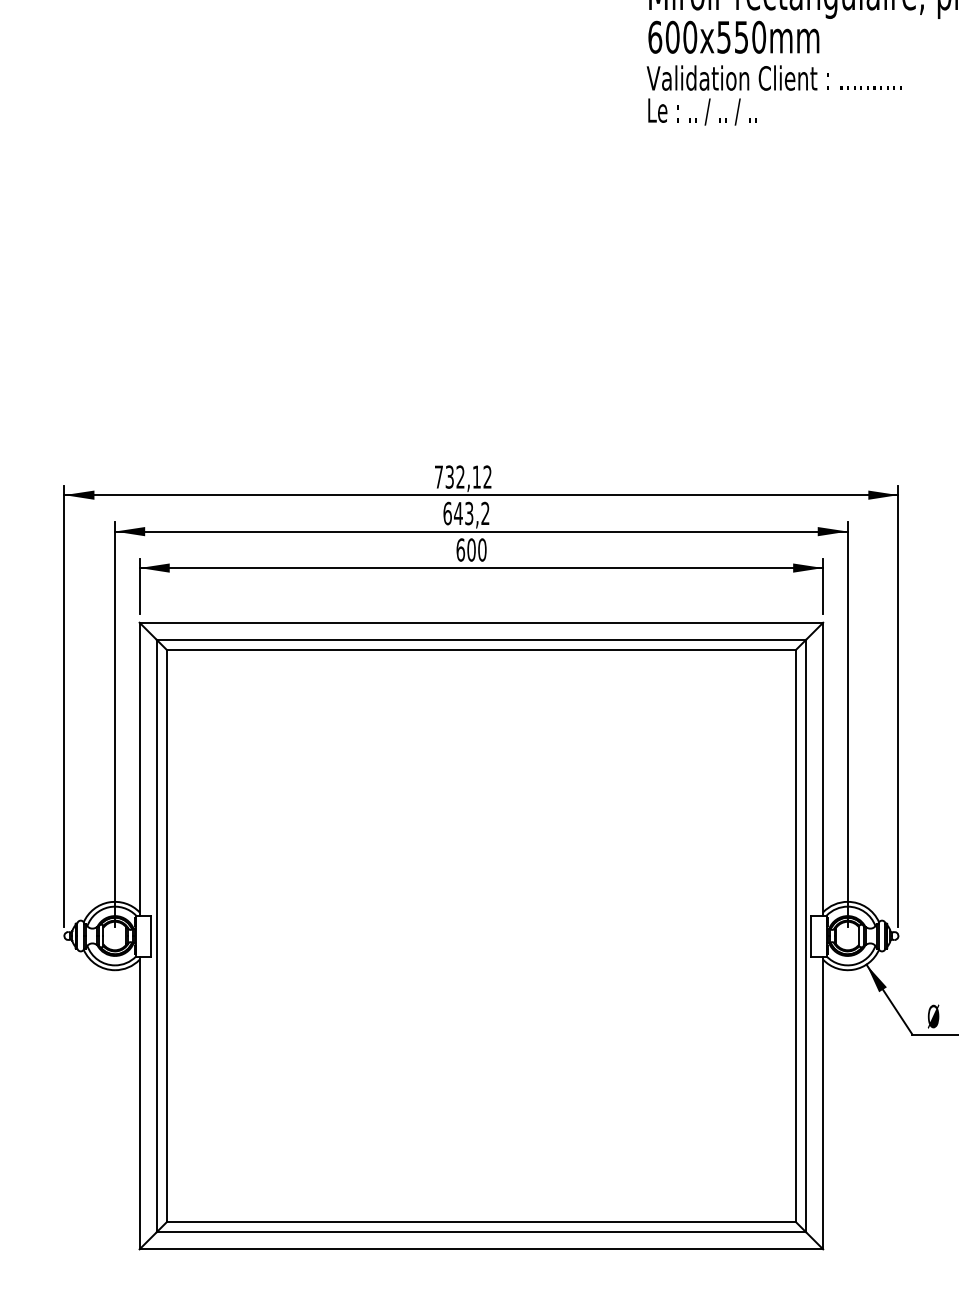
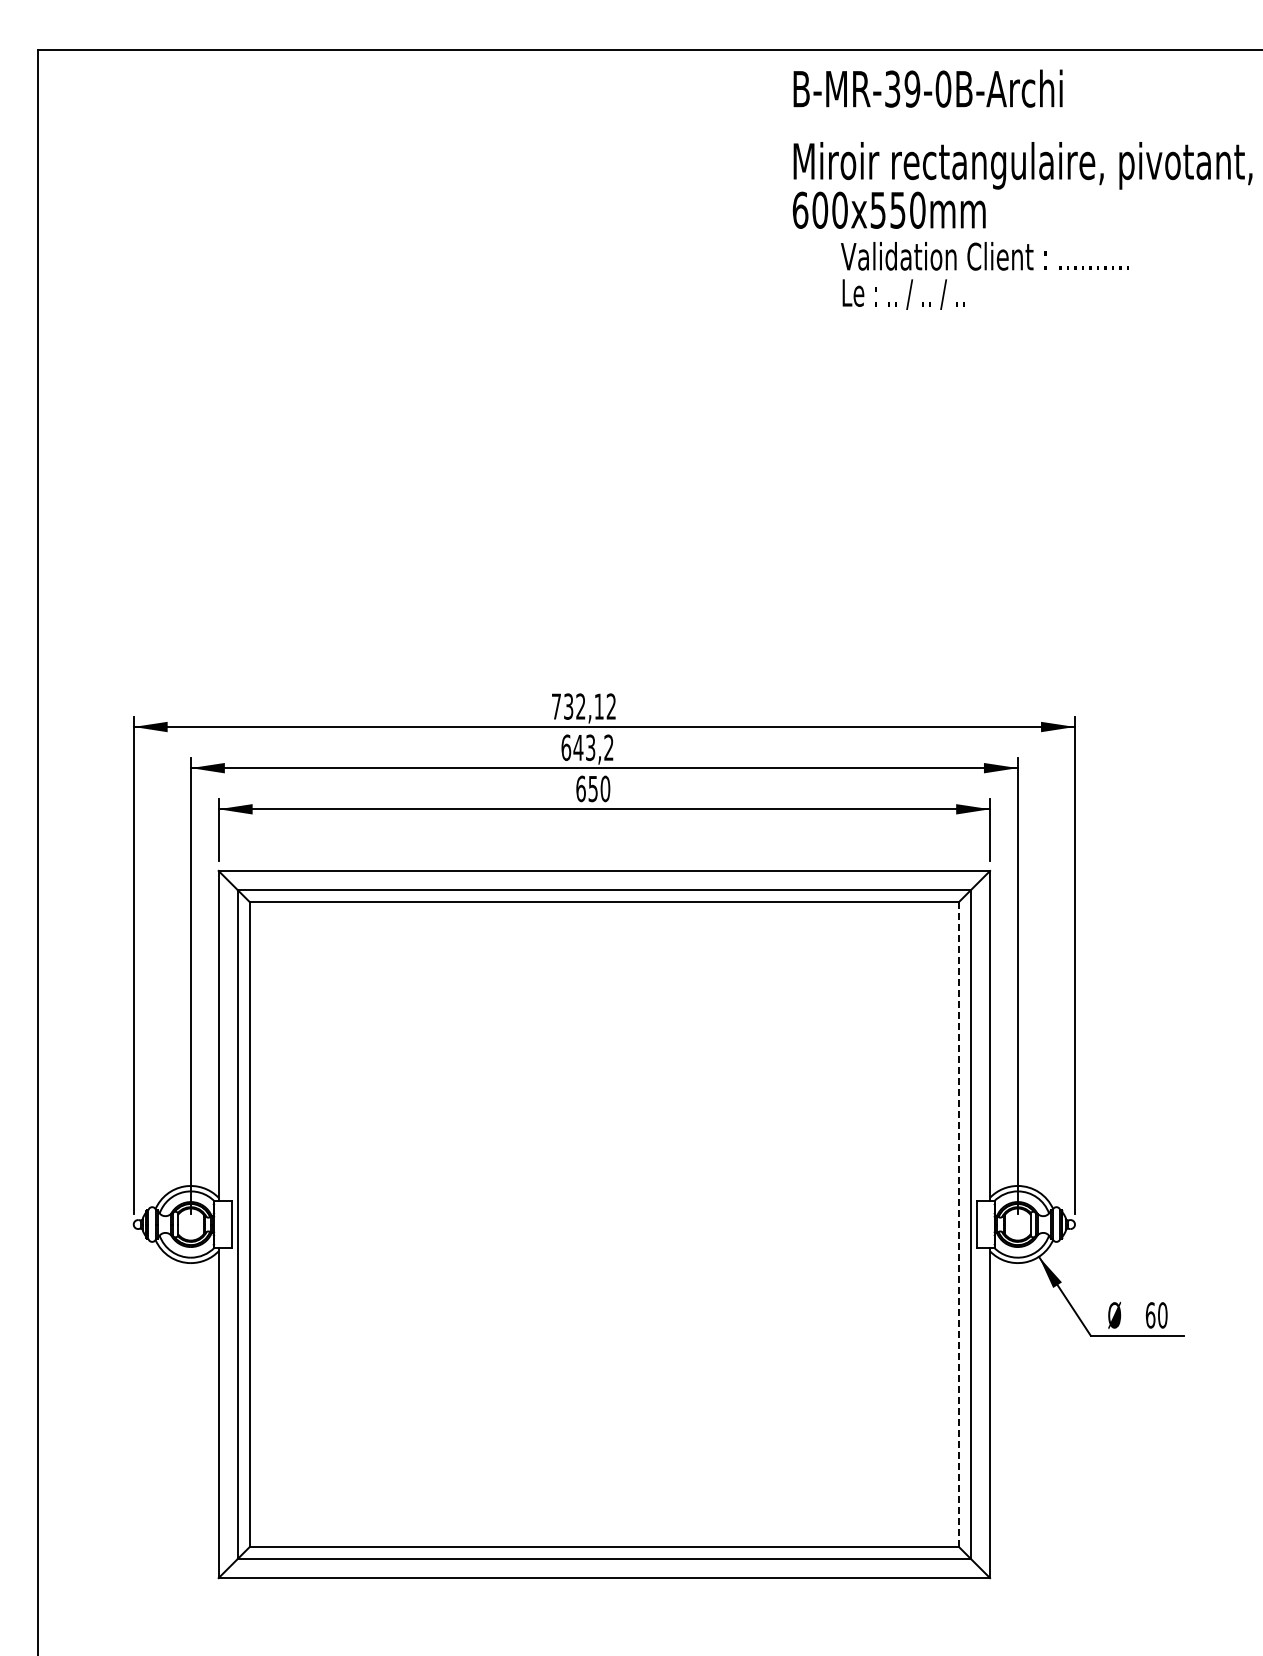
text: (773, 95) -> (984, 275), moved
text: (471, 549) -> (593, 788), 600 -> 650
line: (796, 935) -> (959, 1224), solid -> dashed

